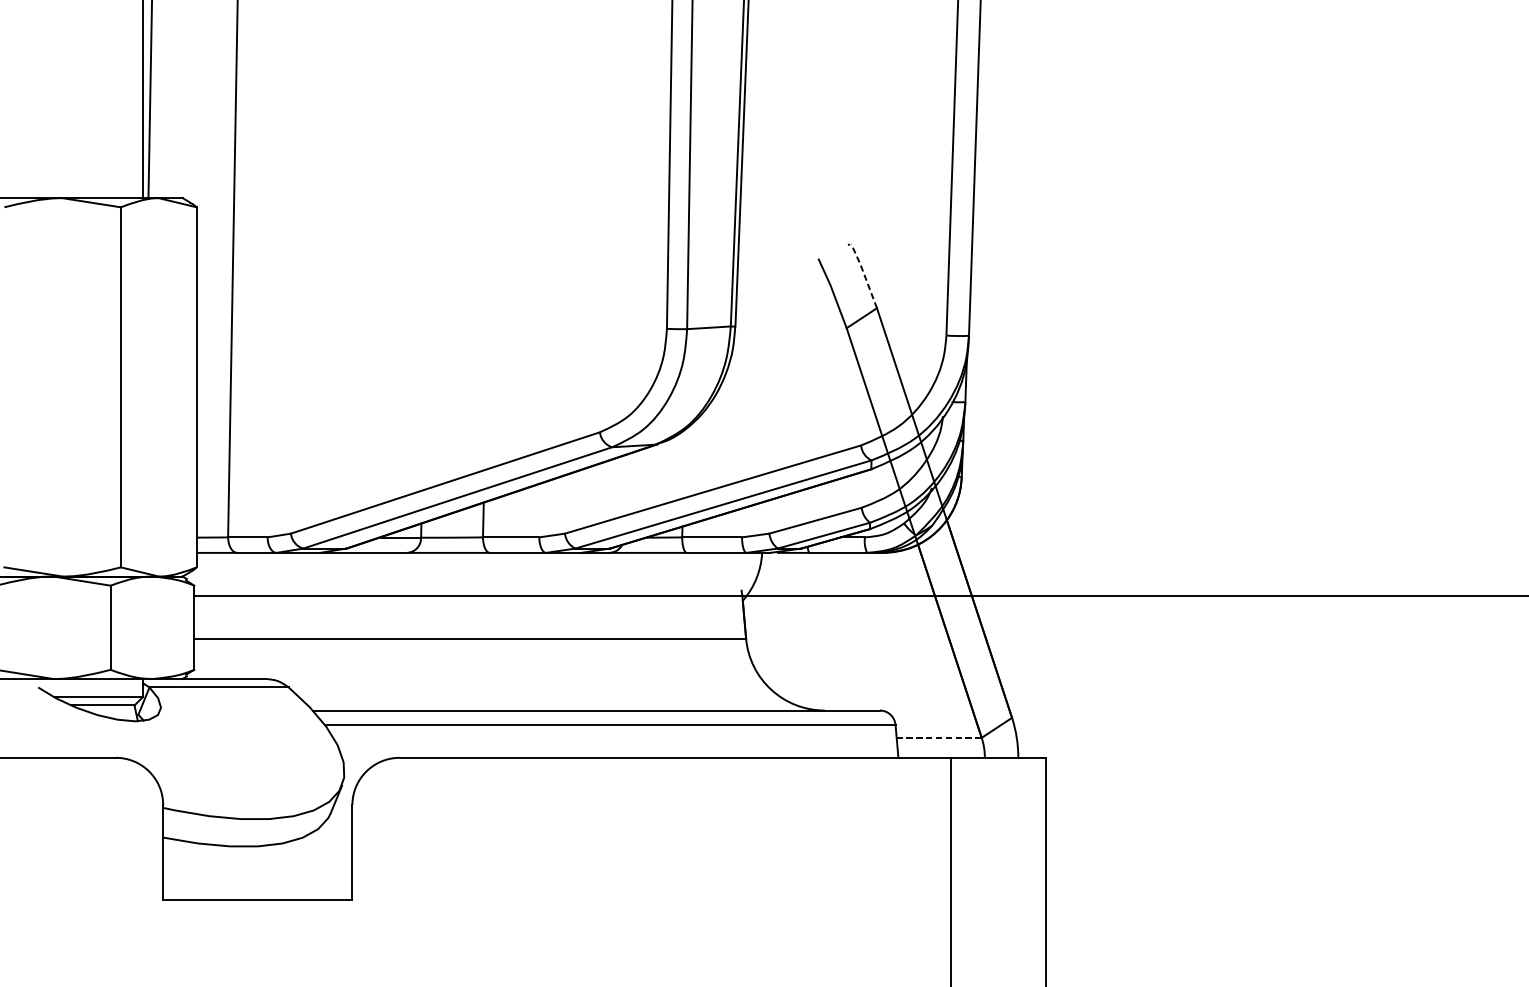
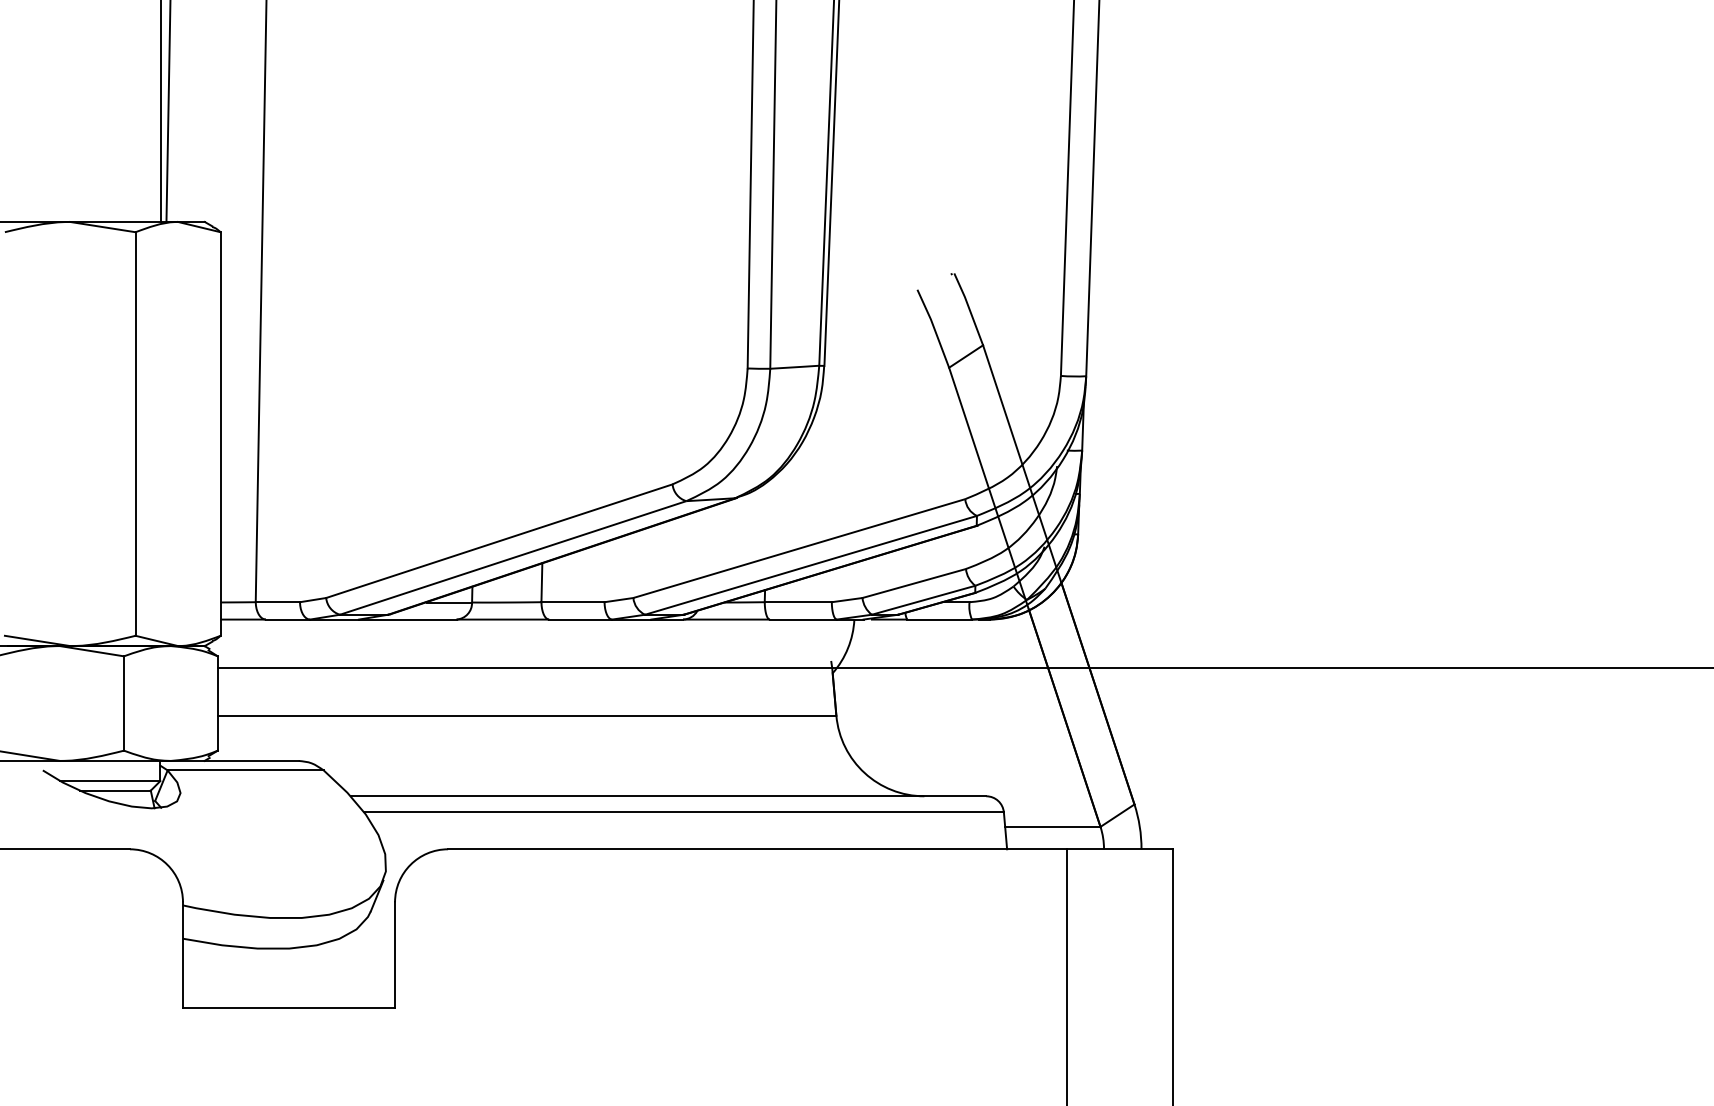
line: (864, 275) -> (969, 308), dashed -> solid
line: (938, 737) -> (1052, 826), dashed -> solid

